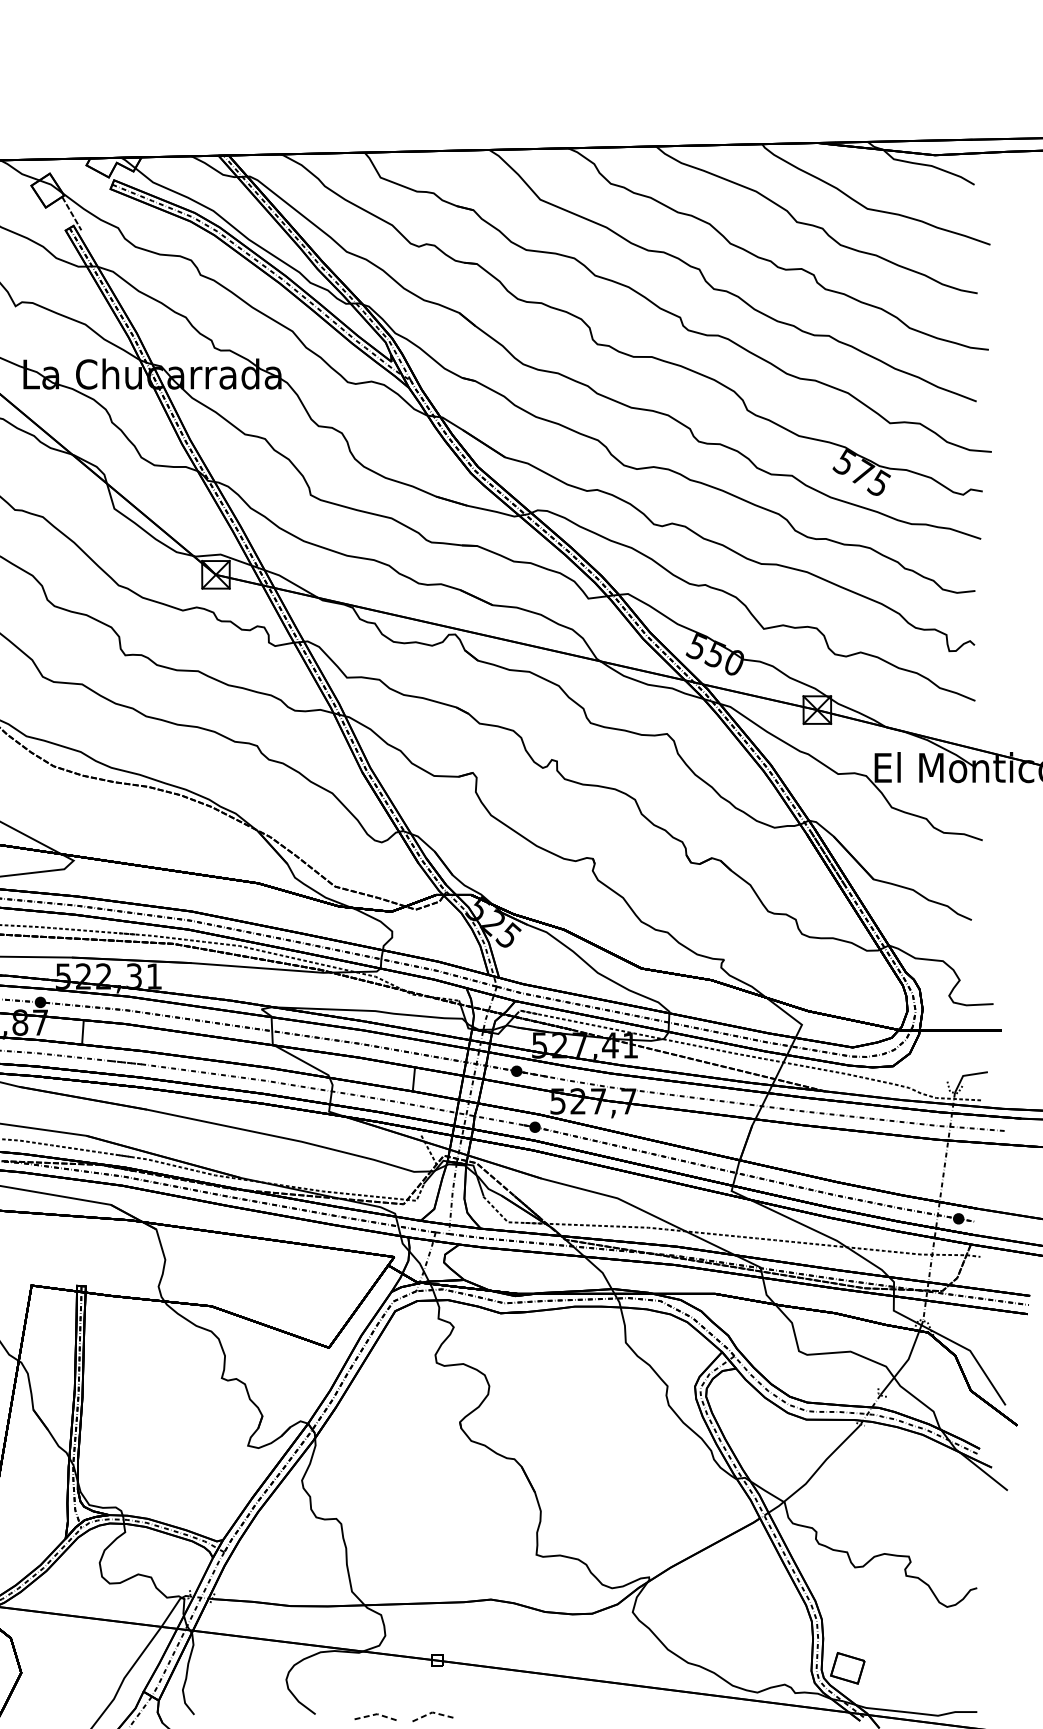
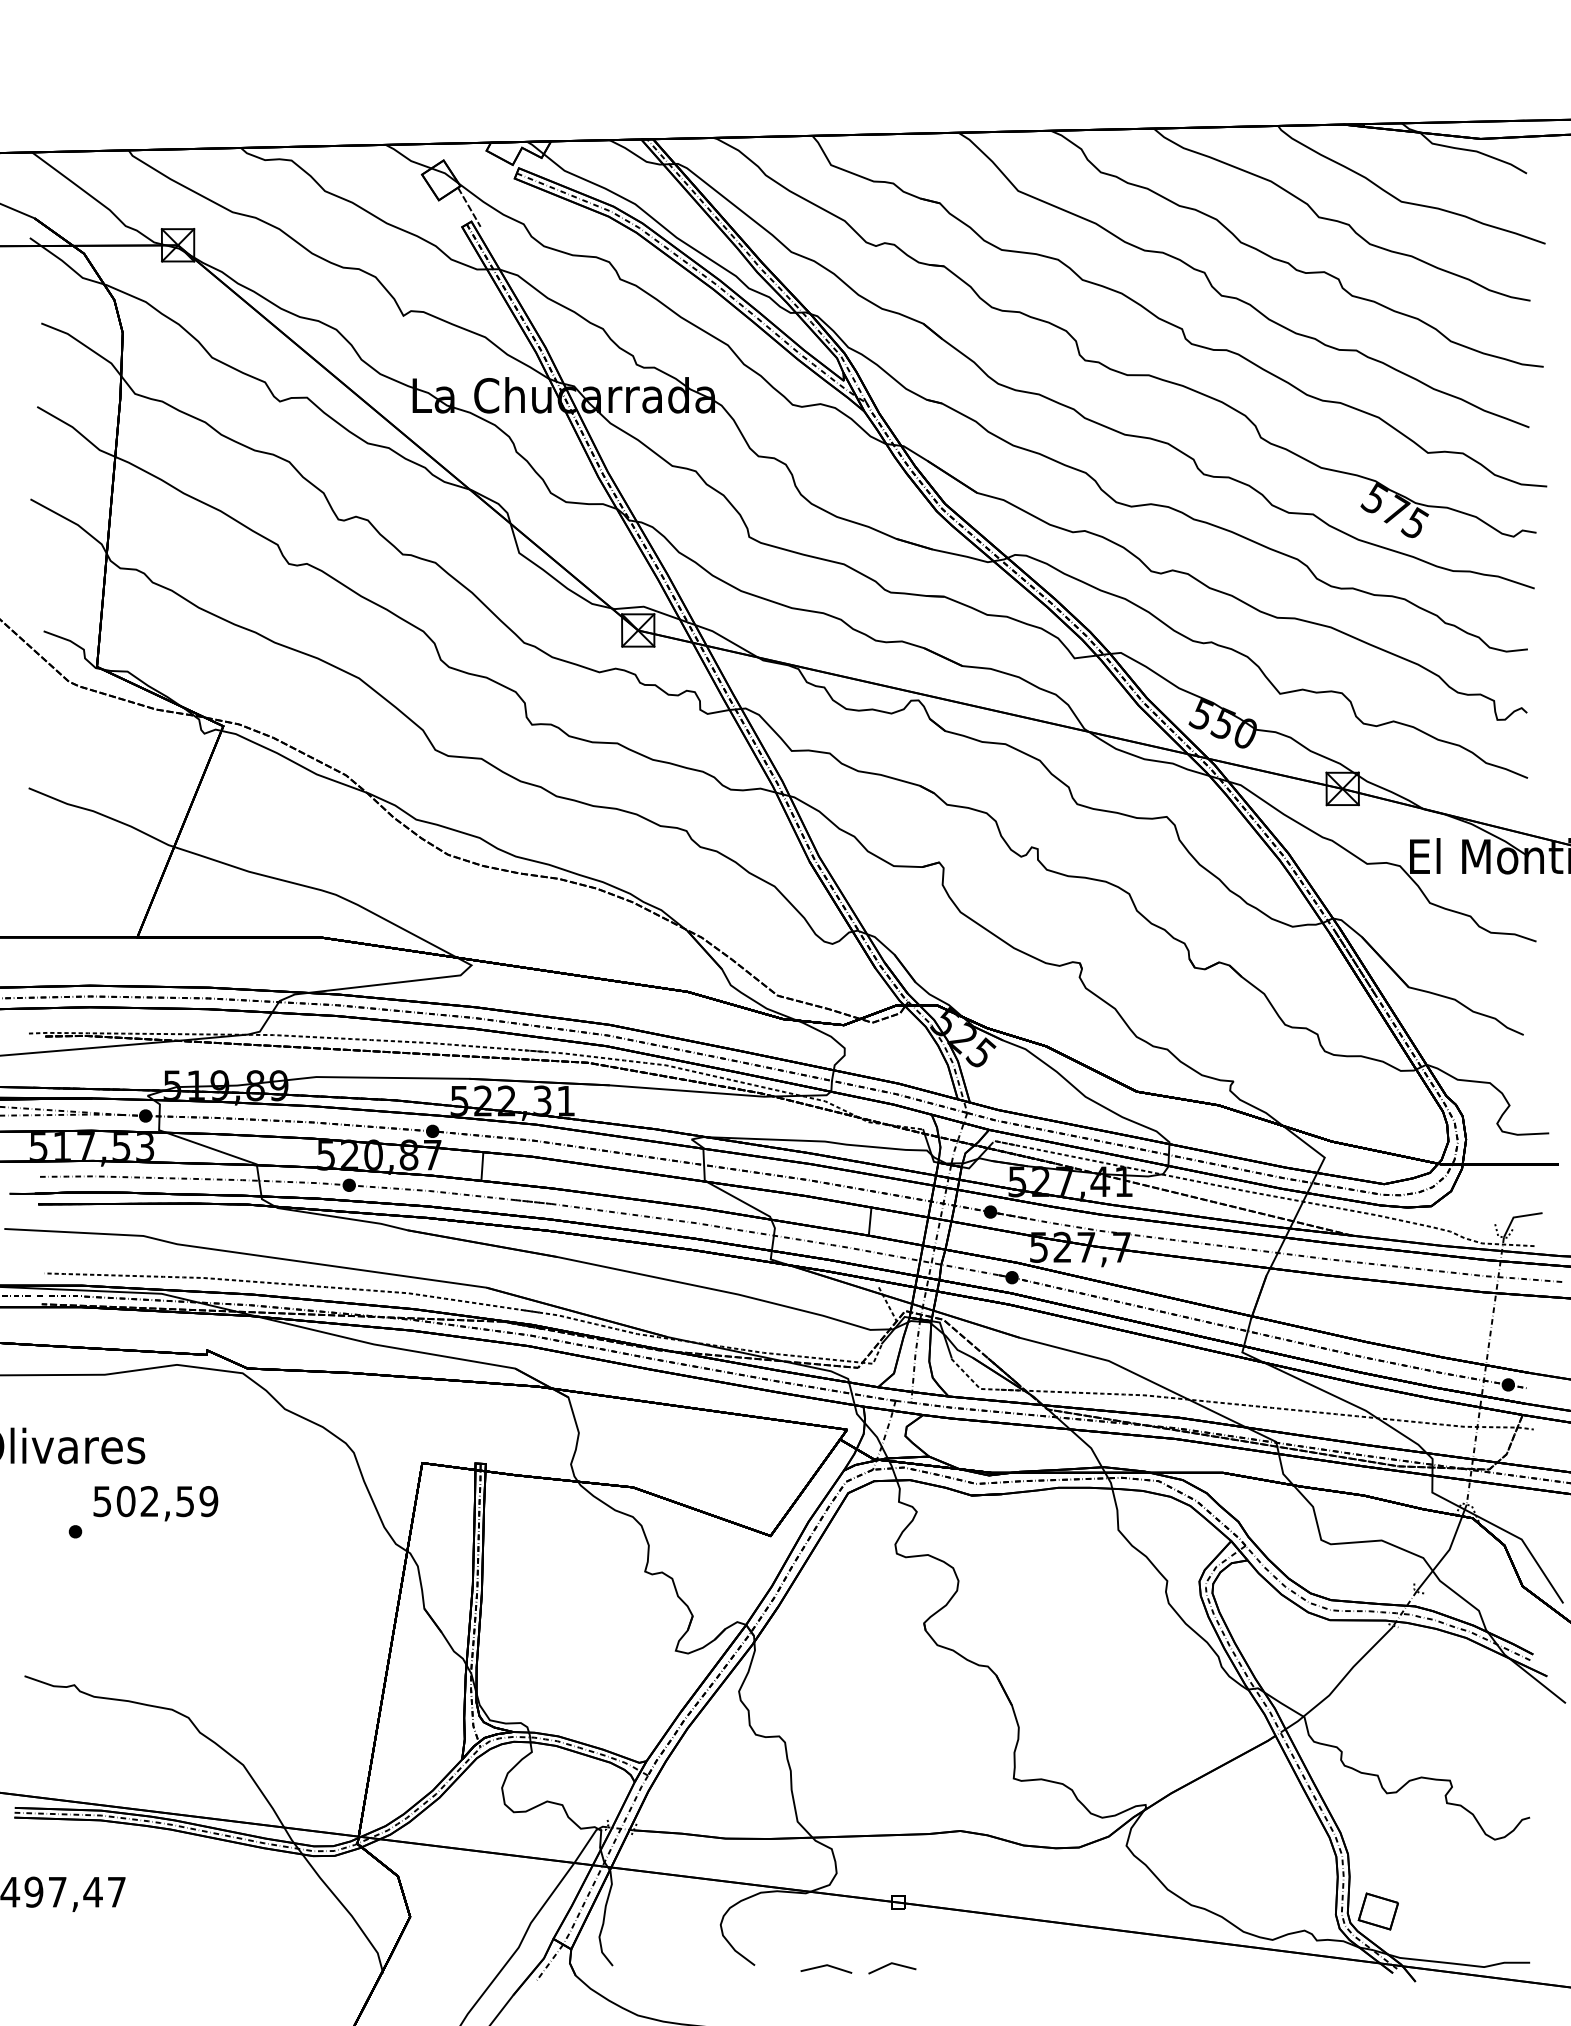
line: (432, 1712) -> (891, 1963), dashed -> solid
line: (377, 1714) -> (827, 1965), dashed -> solid

